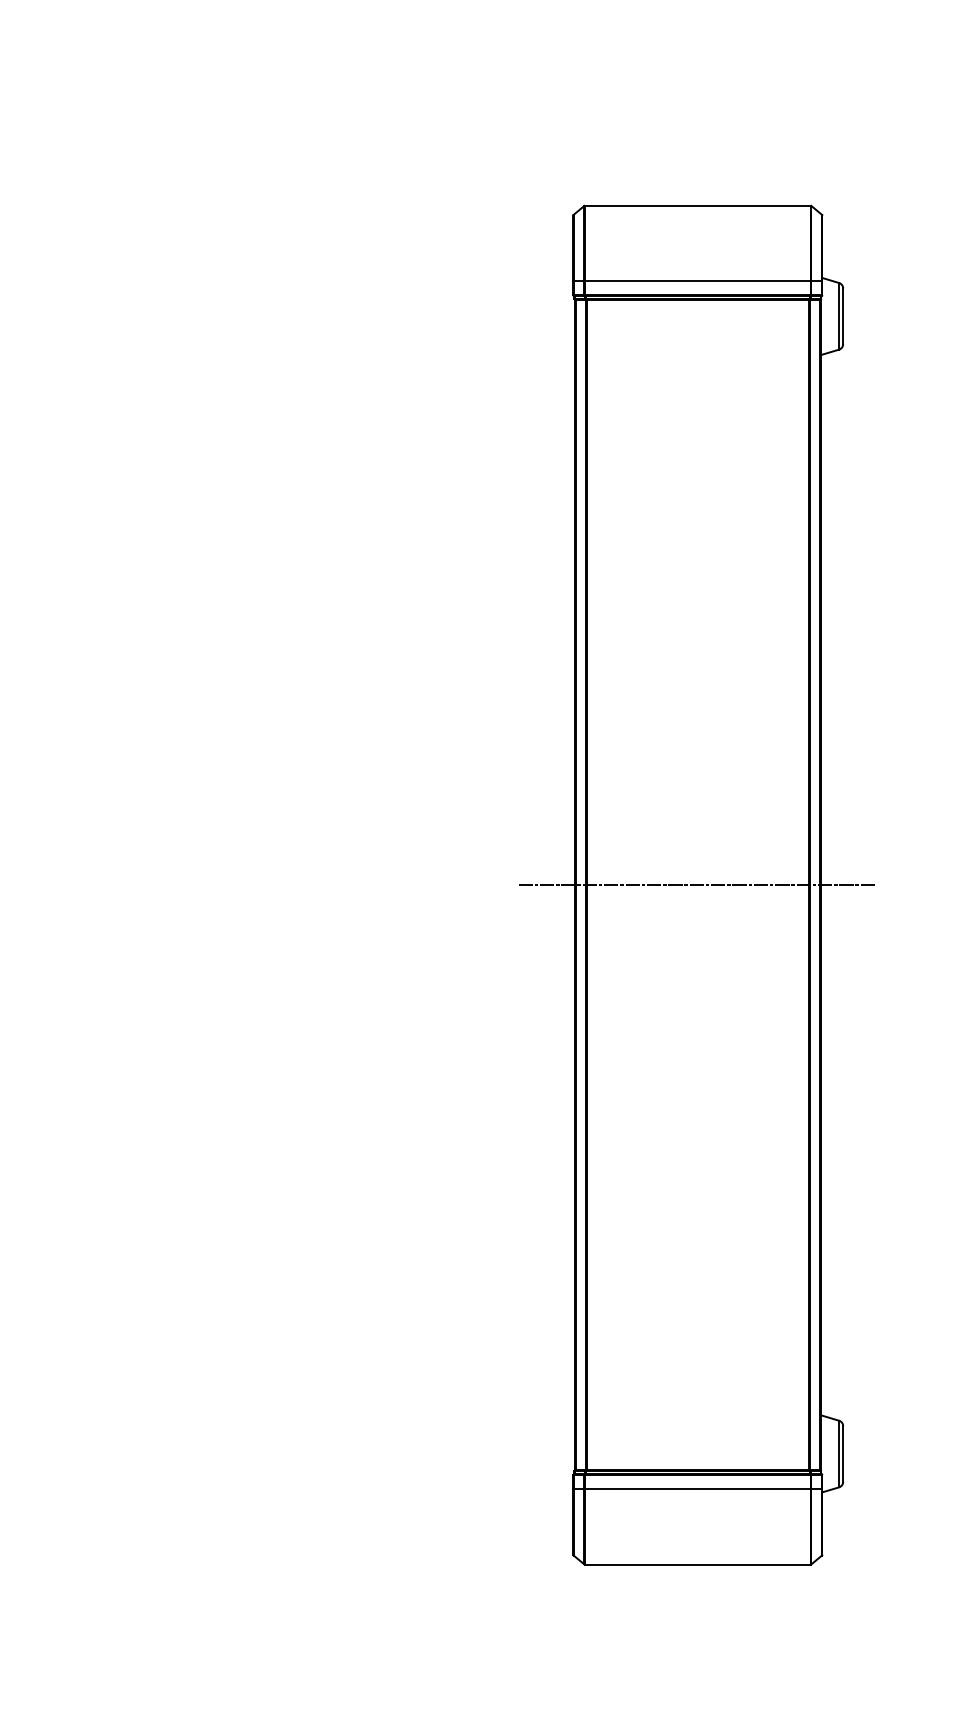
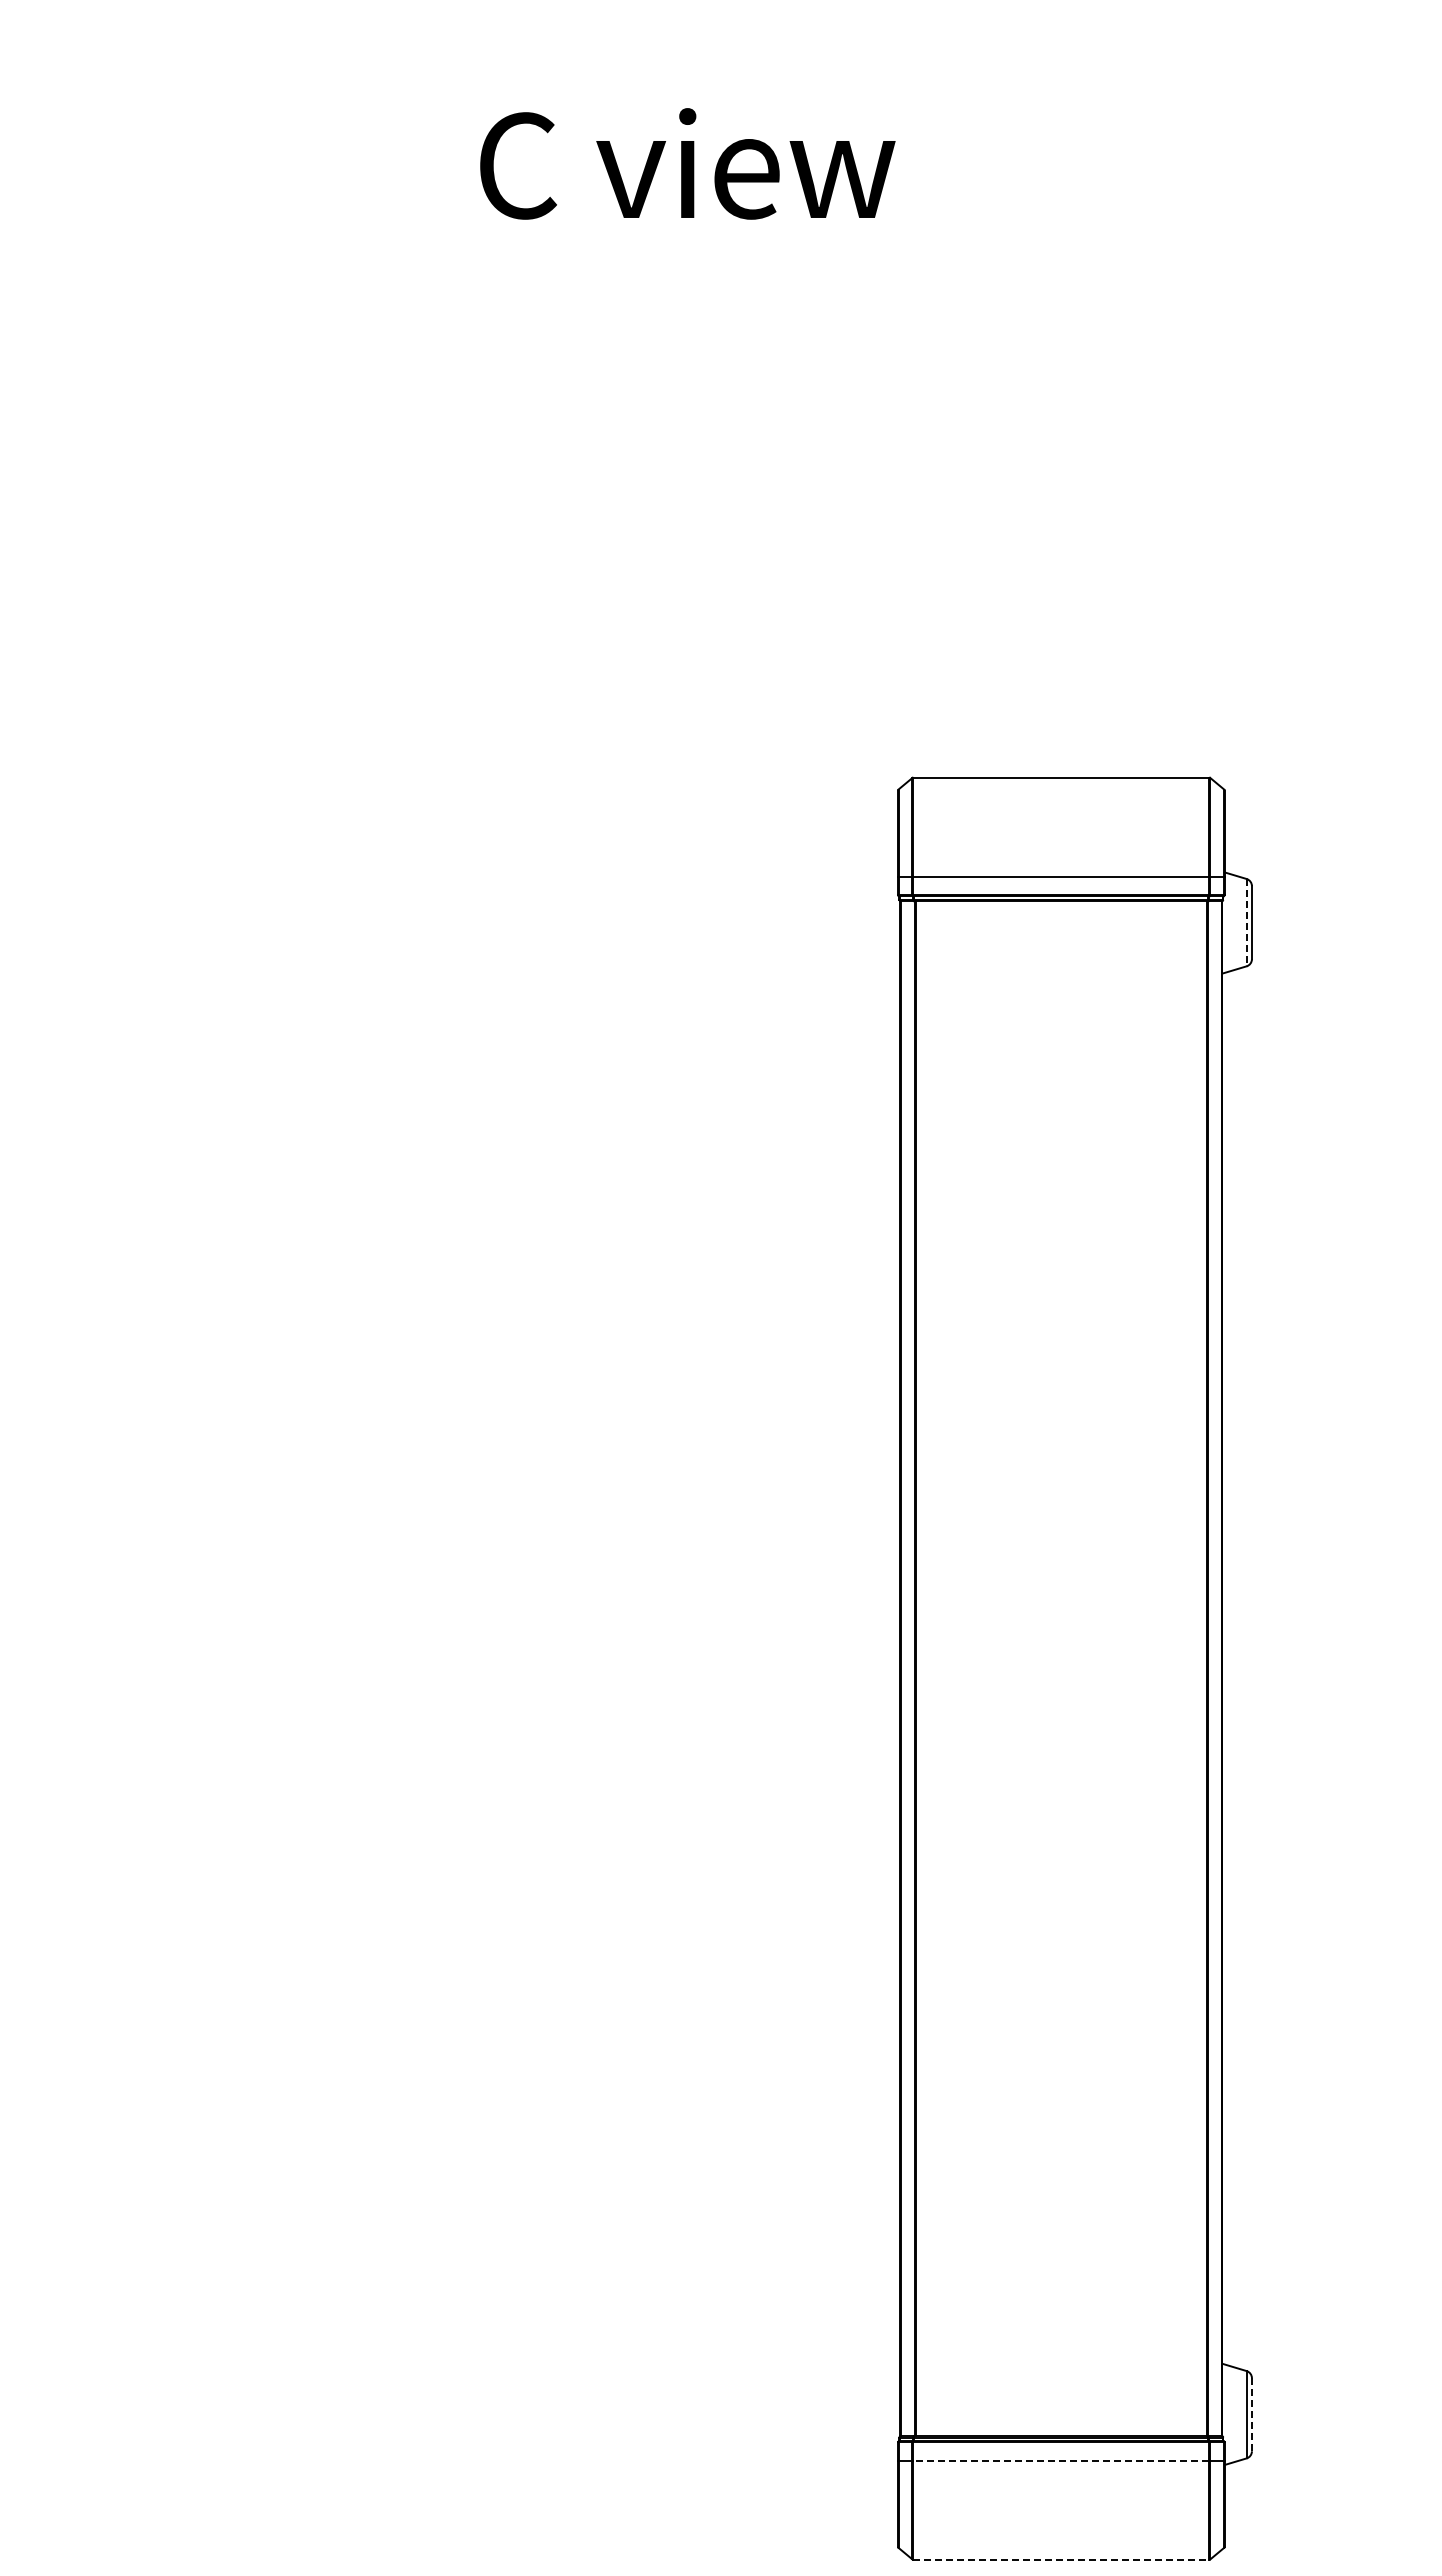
line: (839, 316) -> (1246, 922), solid -> dashed
line: (697, 885) -> (1061, 1668), removed
line: (842, 1453) -> (1251, 2414), solid -> dashed
line: (697, 1488) -> (1061, 2460), solid -> dashed
line: (697, 1564) -> (1061, 2559), solid -> dashed

